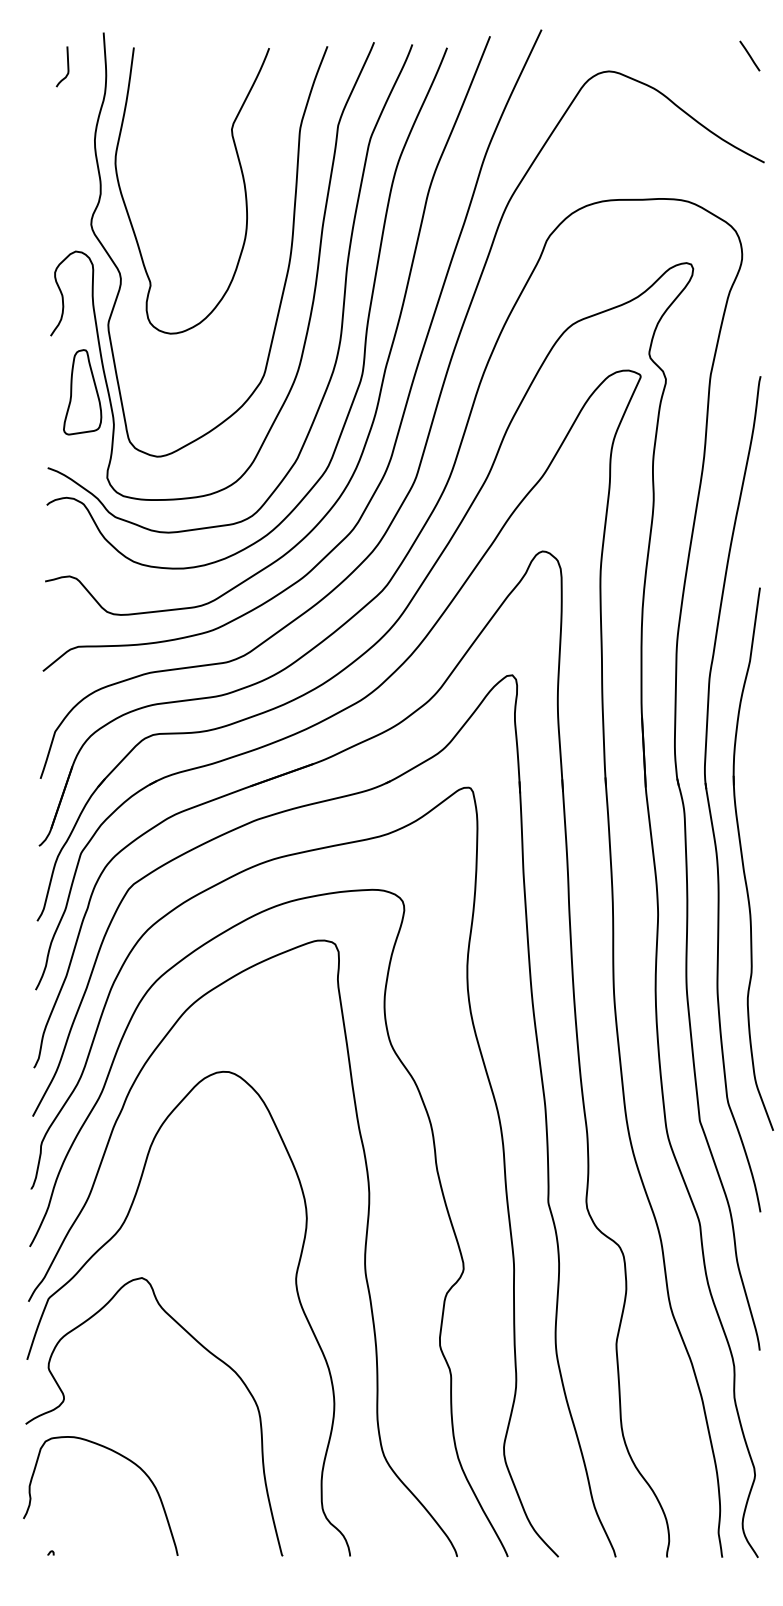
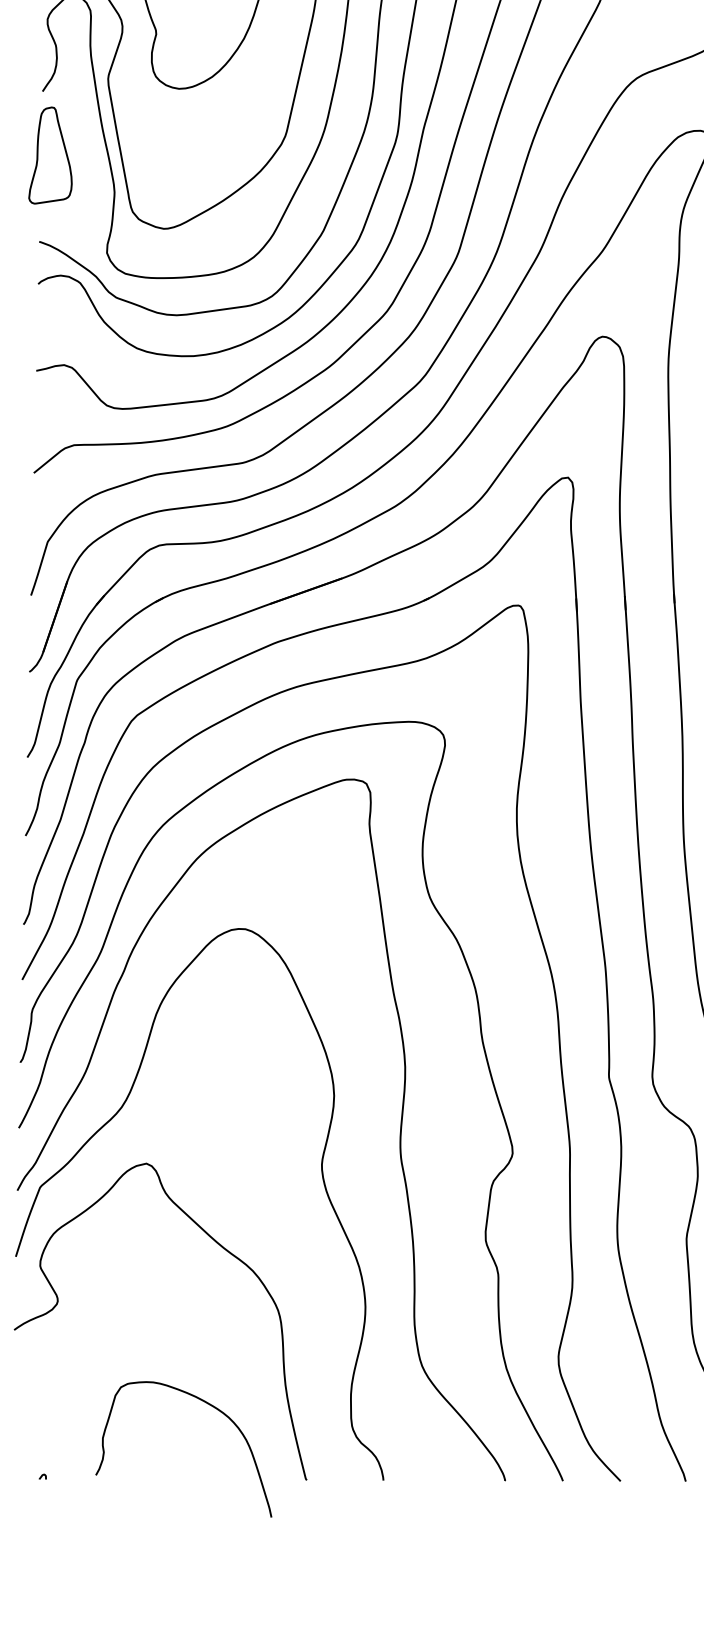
part: (82, 392) -> (50, 155), moved
curve: (124, 1458) -> (210, 1406), moved

